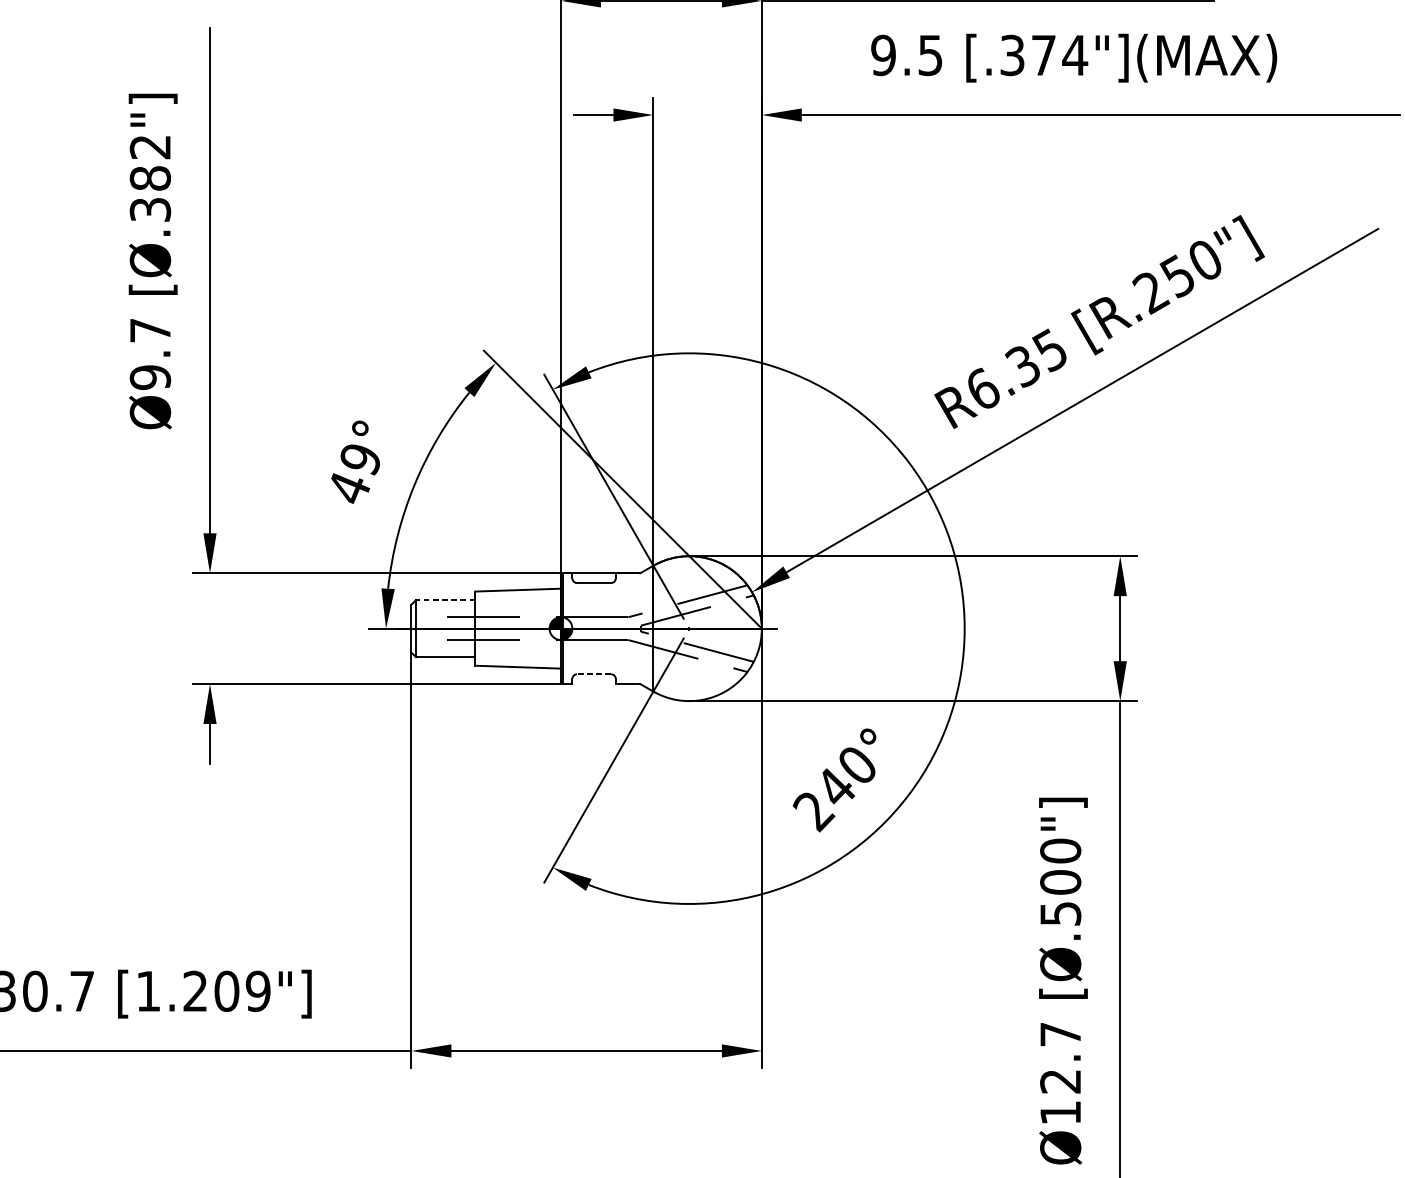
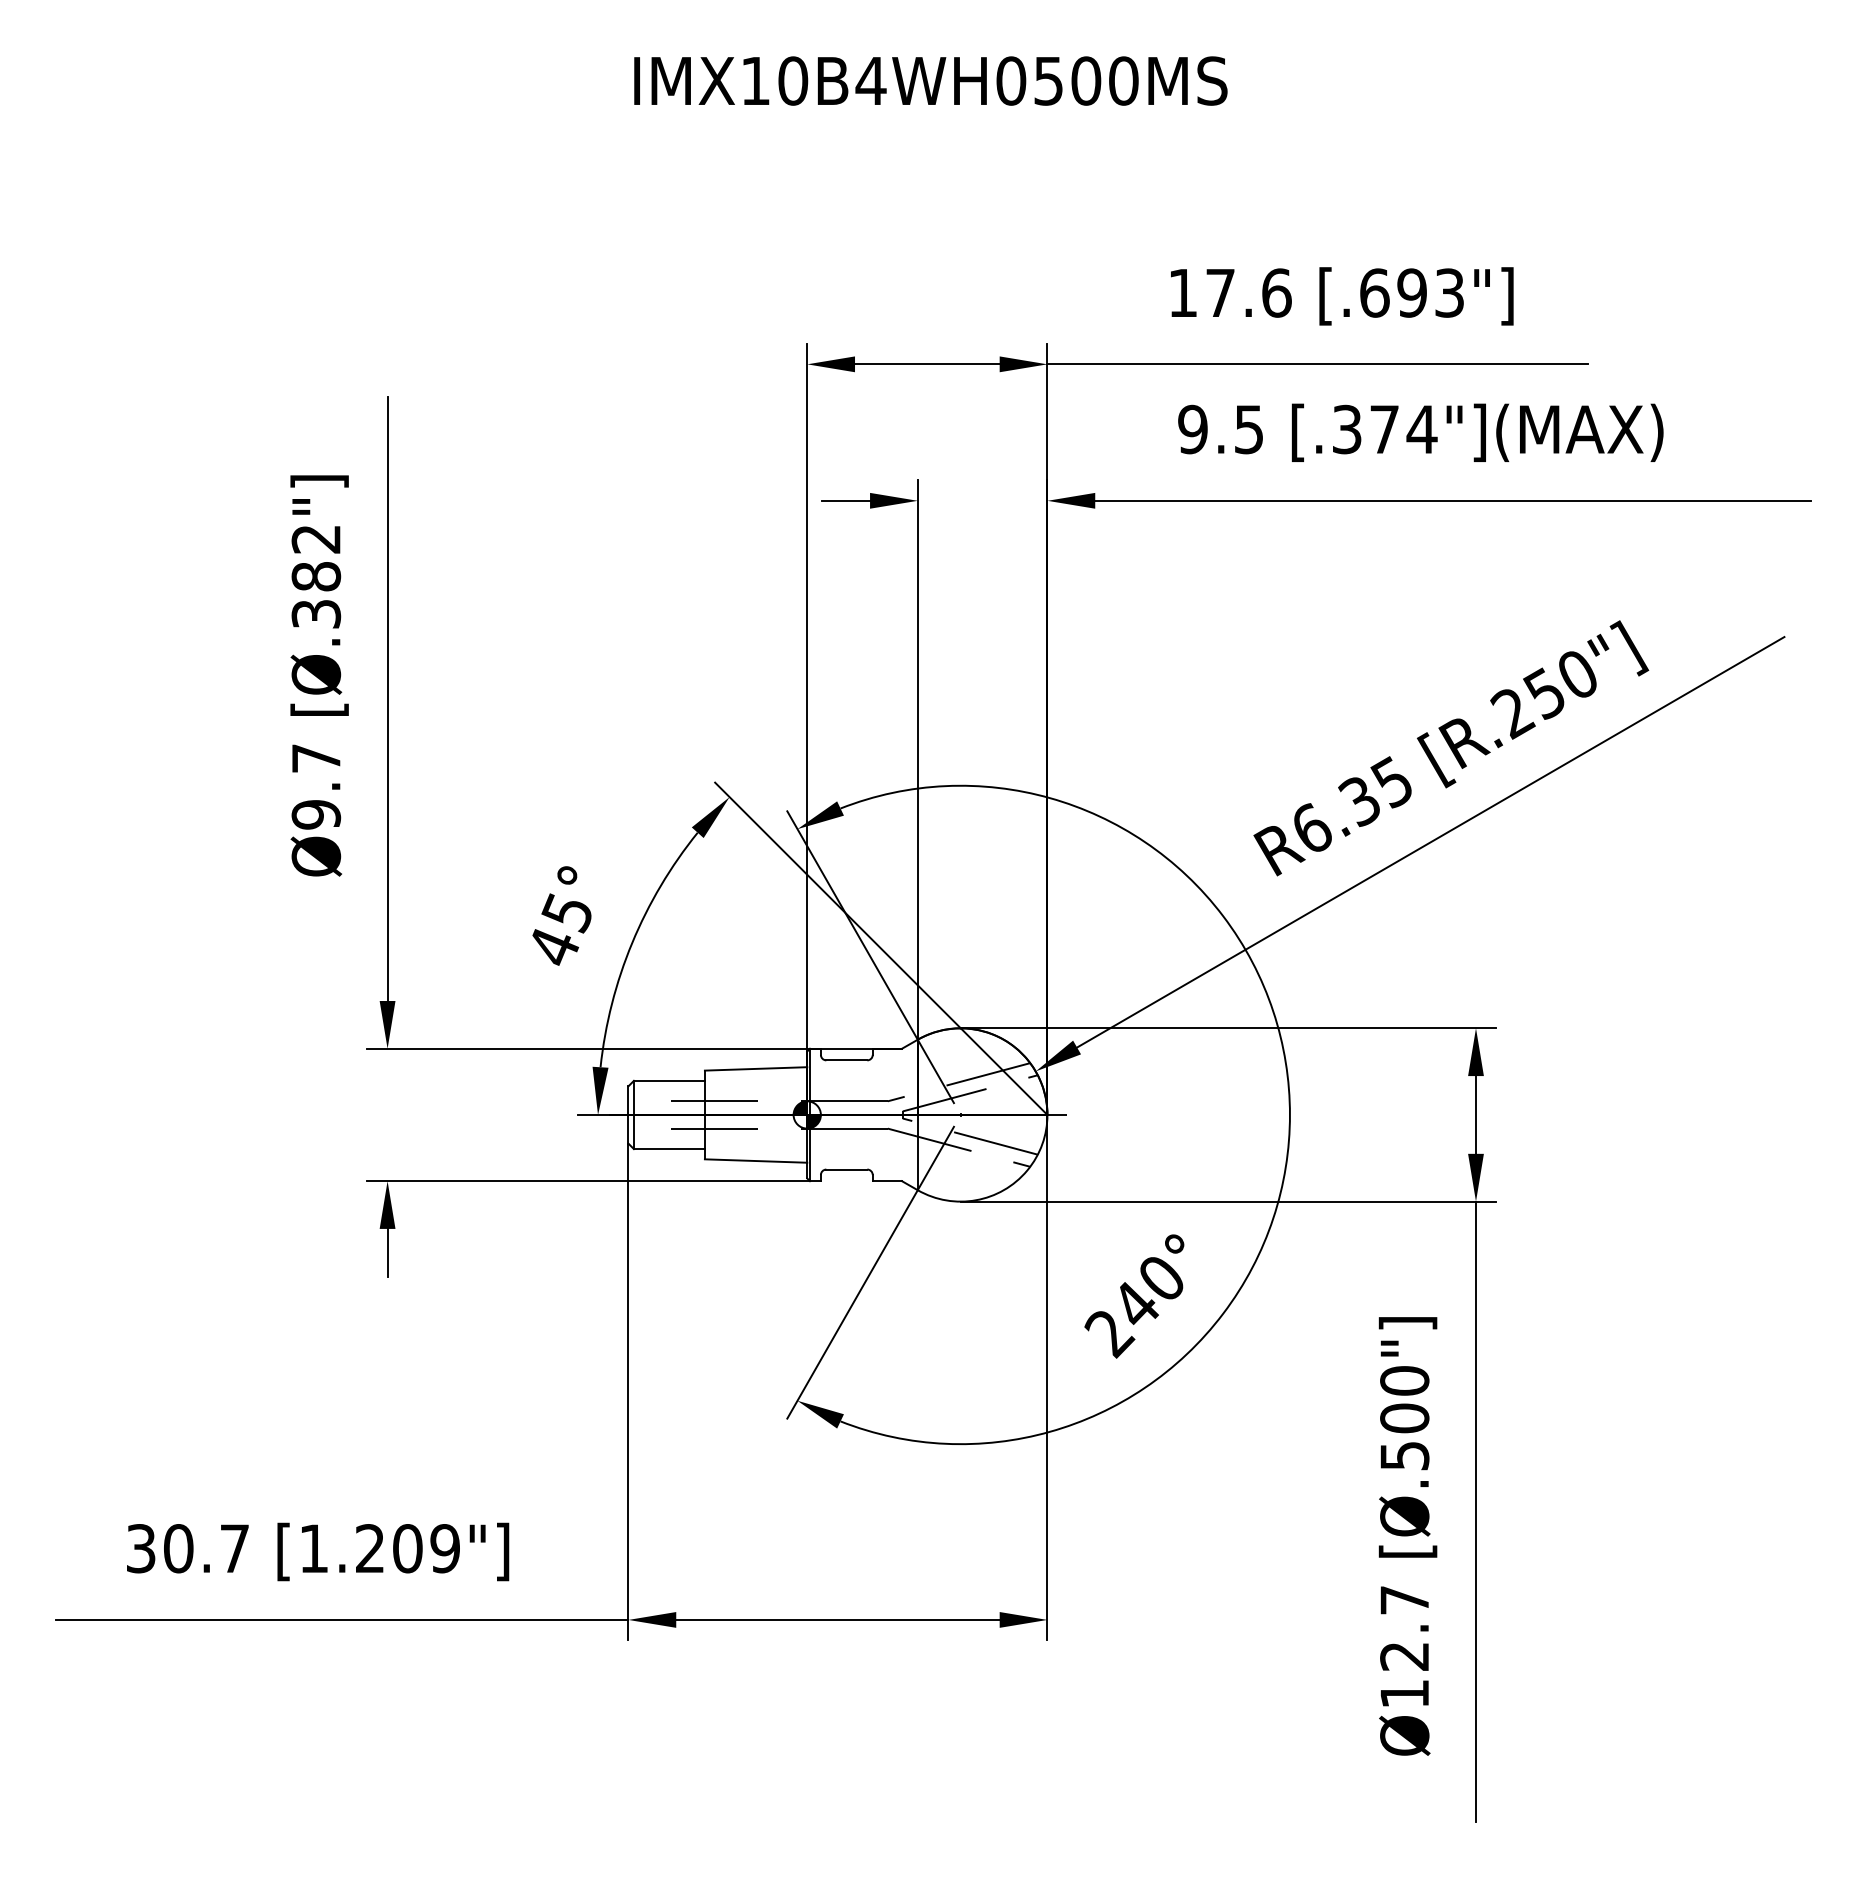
text: (359, 460) -> (566, 913), 49° -> 45°
line: (444, 599) -> (668, 1080), dashed -> solid
line: (593, 674) -> (846, 1169), dashed -> solid

